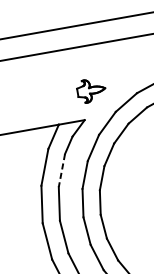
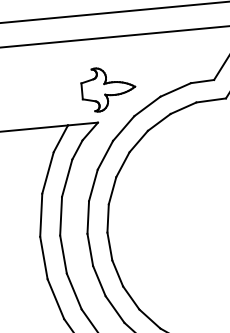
part: (91, 90) -> (108, 89), size x1.67
line: (62, 170) -> (67, 178), dashed -> solid

